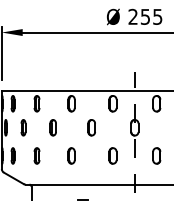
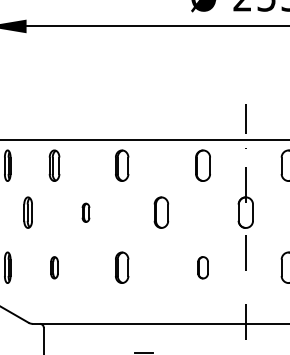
part: (52, 127) -> (84, 212), size x0.6
part: (36, 155) -> (53, 266), size x0.7
part: (112, 155) -> (202, 266), size x0.7

